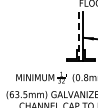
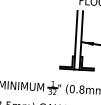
line: (78, 36) -> (75, 40), dashed -> solid

